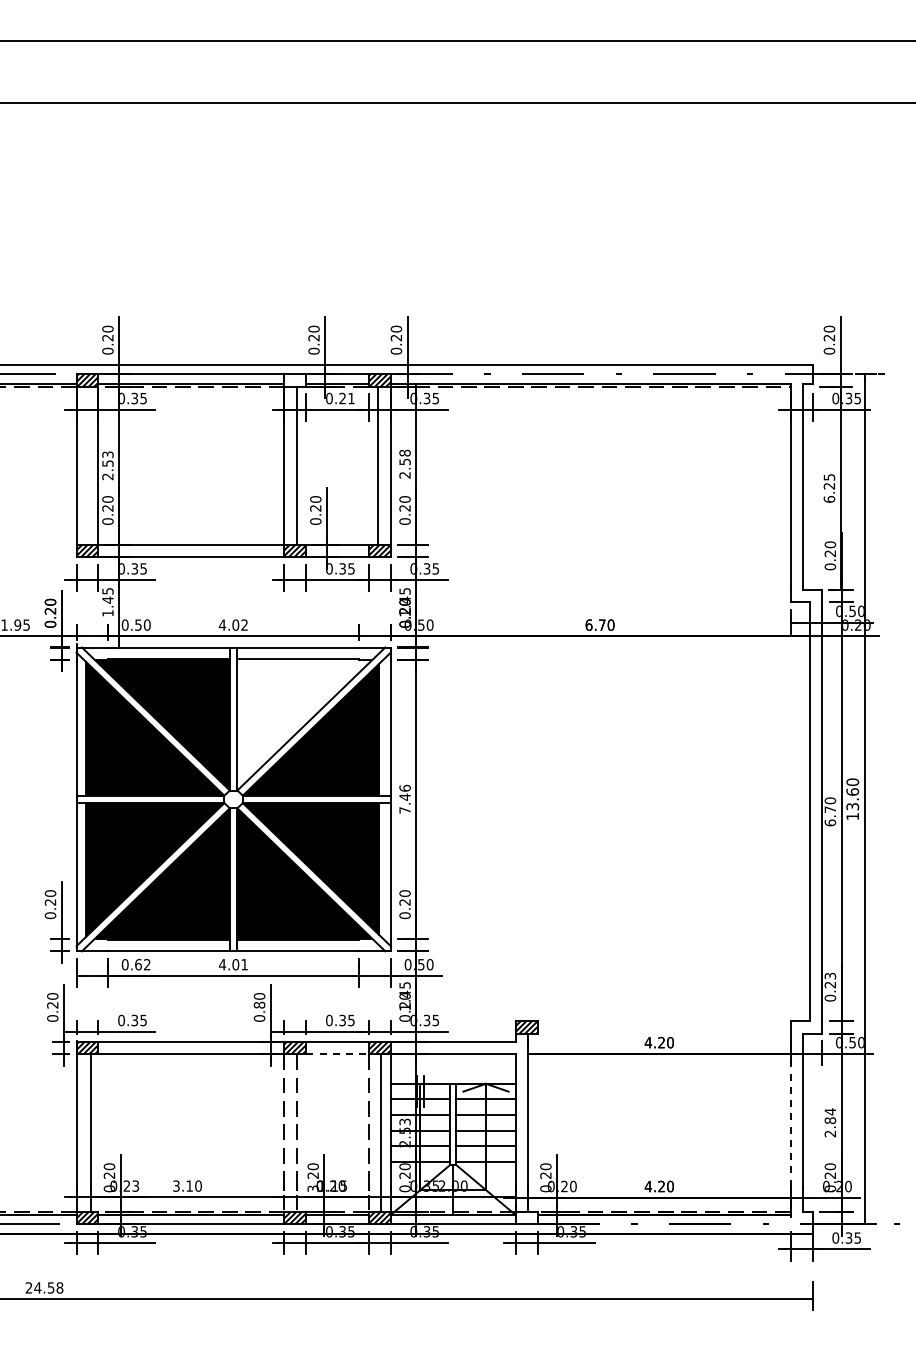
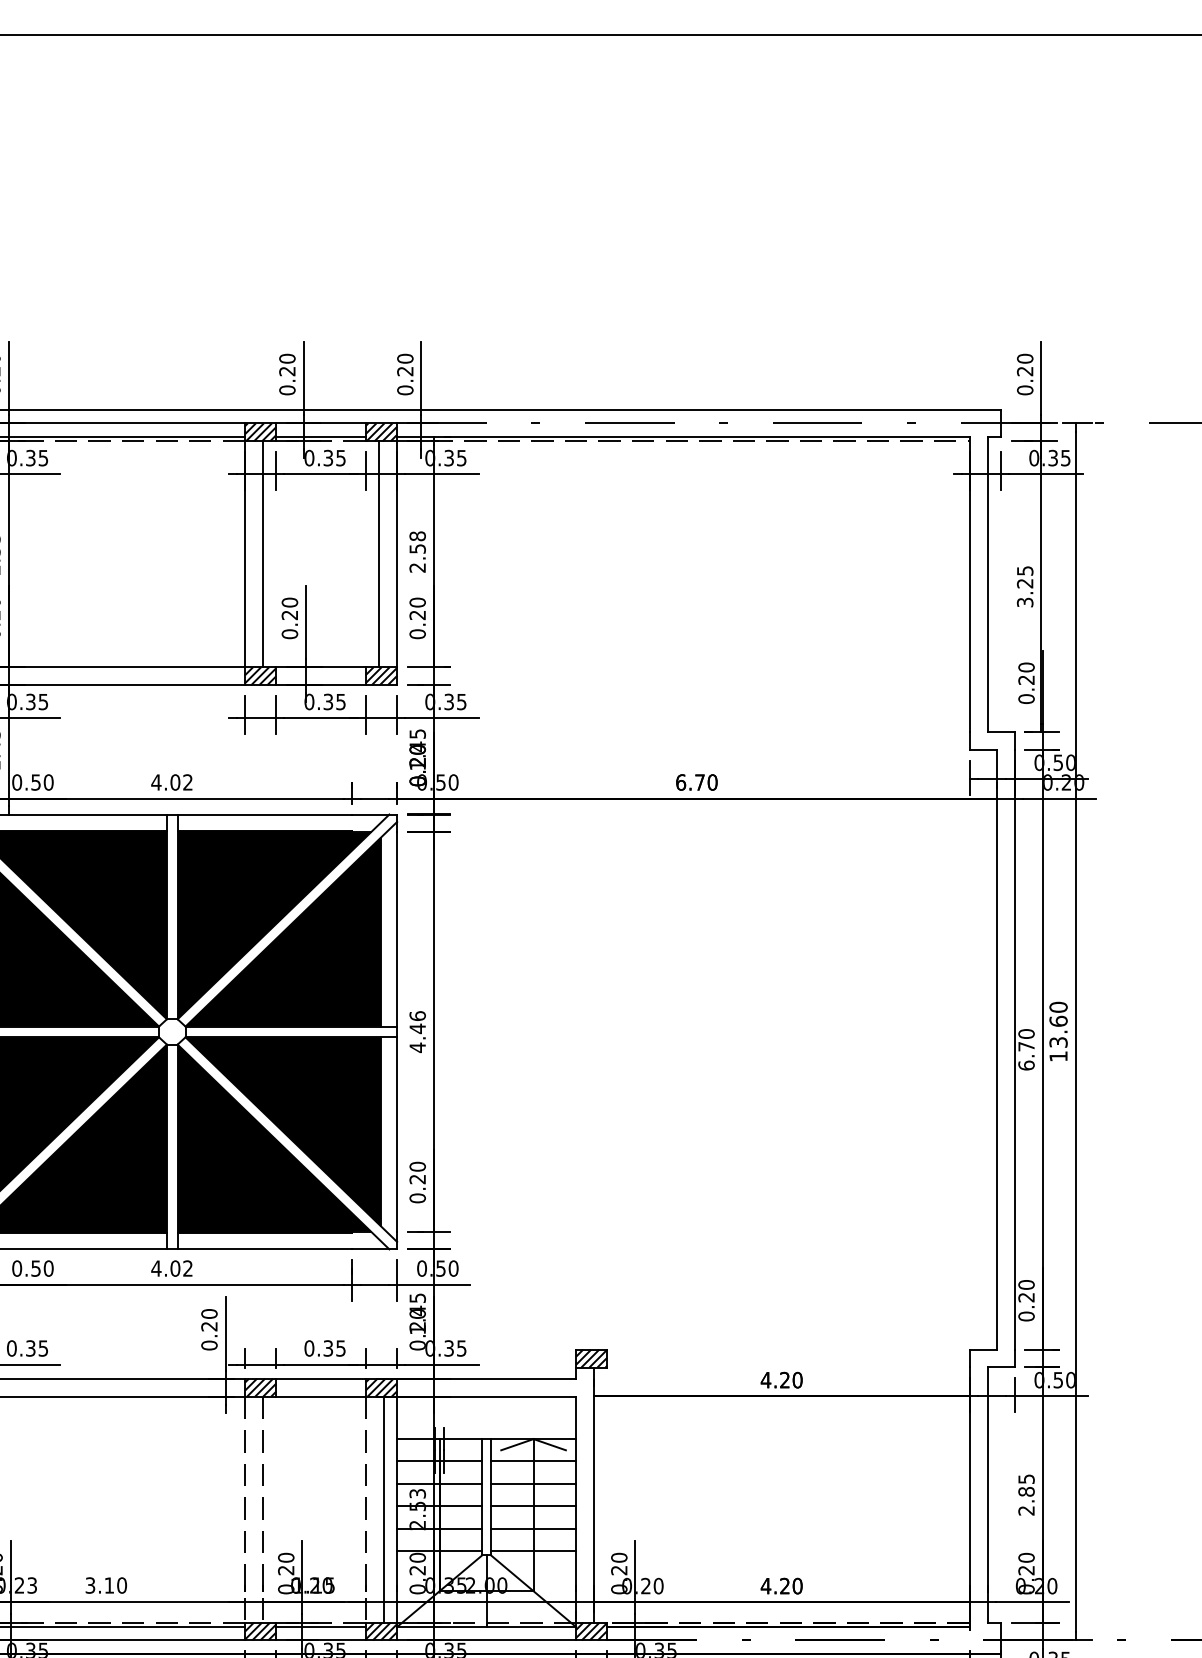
hatch: (295, 380) -> (260, 432), added
text: (346, 398) -> (333, 458), 0.21 -> 0.35
text: (829, 499) -> (1025, 602), 6.25 -> 3.25
fill: (304, 724) -> (273, 924), added
text: (404, 810) -> (416, 1047), 7.46 -> 4.46
text: (142, 964) -> (41, 1268), 0.62 -> 0.50
text: (244, 964) -> (187, 1268), 4.01 -> 4.02
text: (830, 975) -> (1026, 1284), 0.23 -> 0.20
text: (259, 1004) -> (209, 1325), 0.80 -> 0.20
line: (338, 1054) -> (322, 1397), dashed -> solid
text: (830, 1111) -> (1026, 1478), 2.84 -> 2.85
line: (790, 1124) -> (969, 1497), dashed -> solid
text: (312, 1188) -> (285, 1588), 3.20 -> 0.20
hatch: (526, 1217) -> (591, 1630), added

